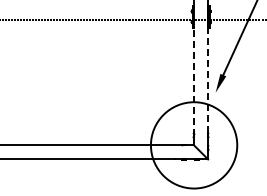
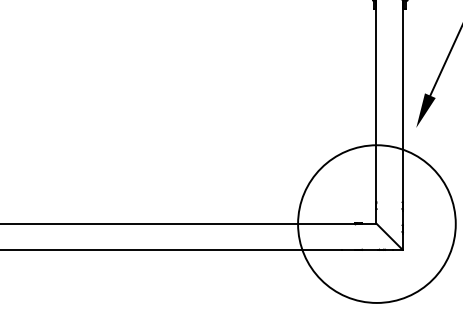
line: (208, 80) -> (403, 105), dashed -> solid
line: (193, 81) -> (375, 107), dashed -> solid

